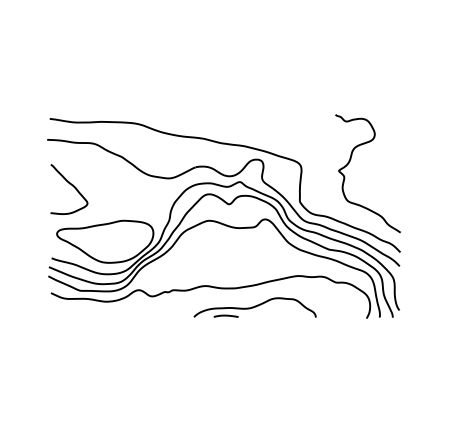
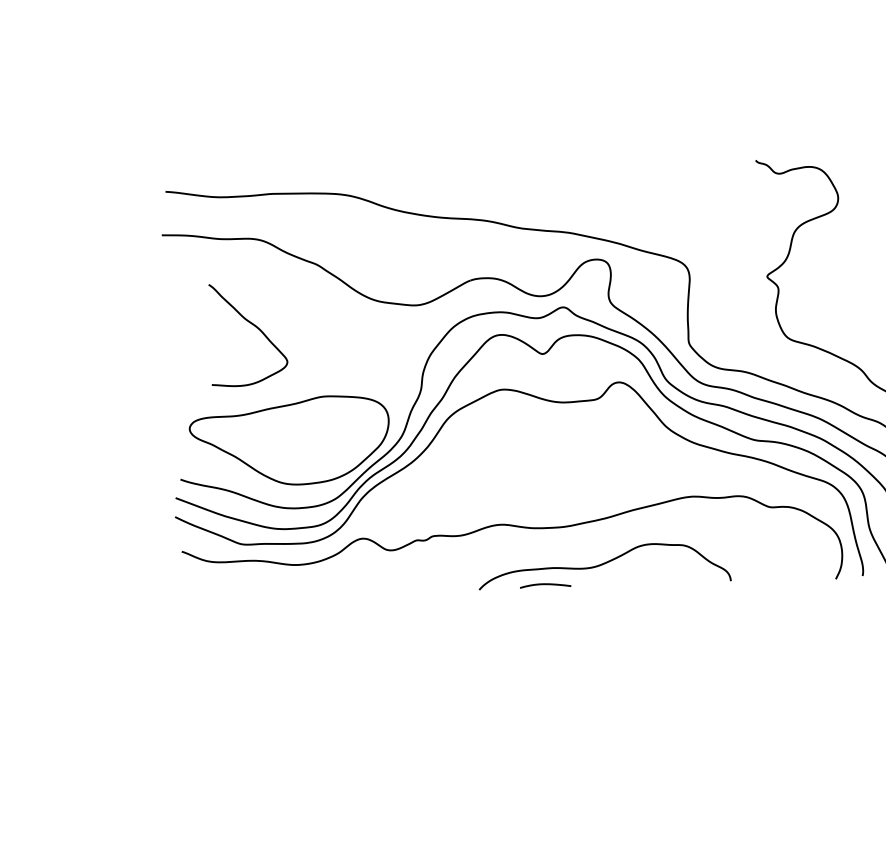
curve: (72, 186) -> (255, 328), moved

